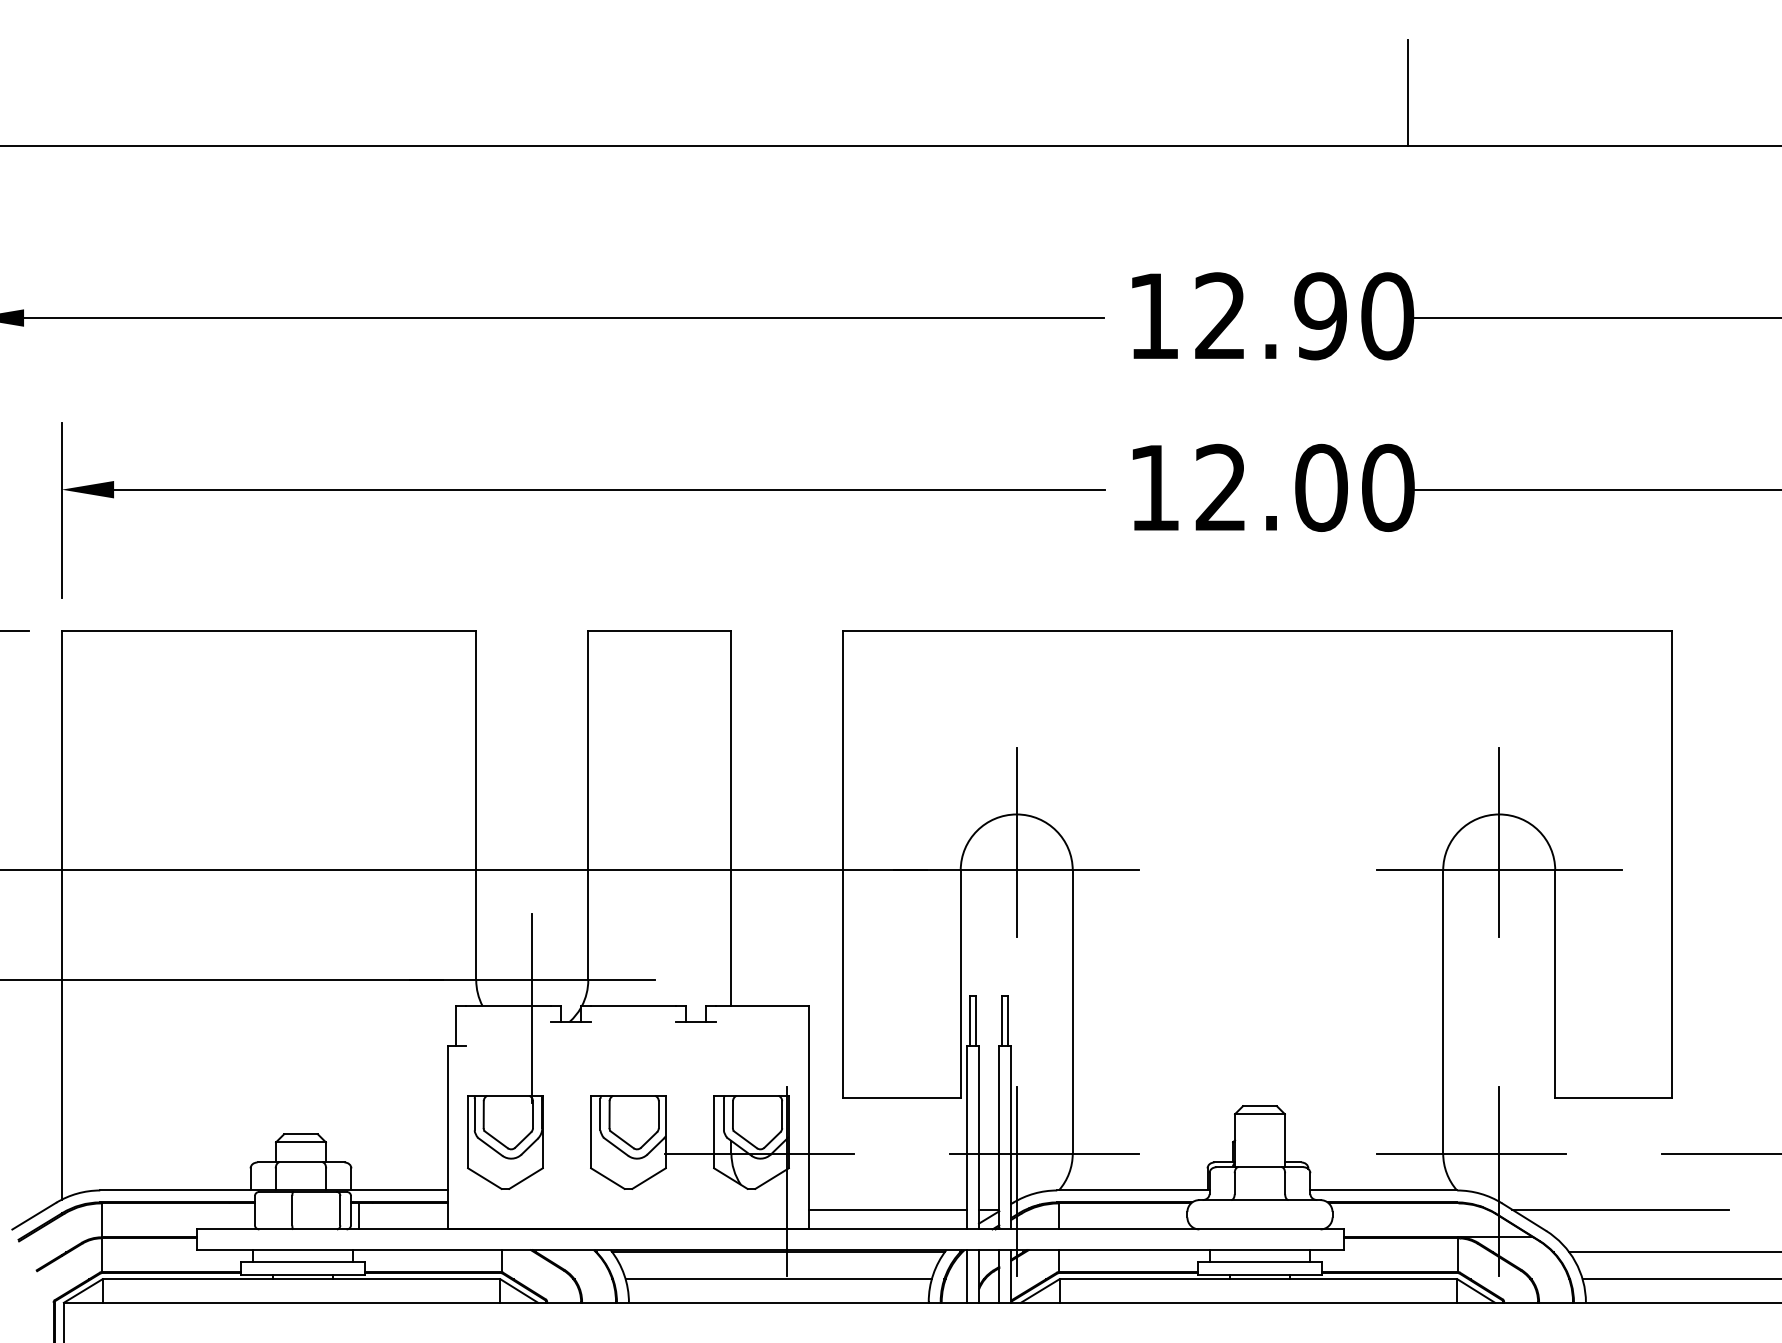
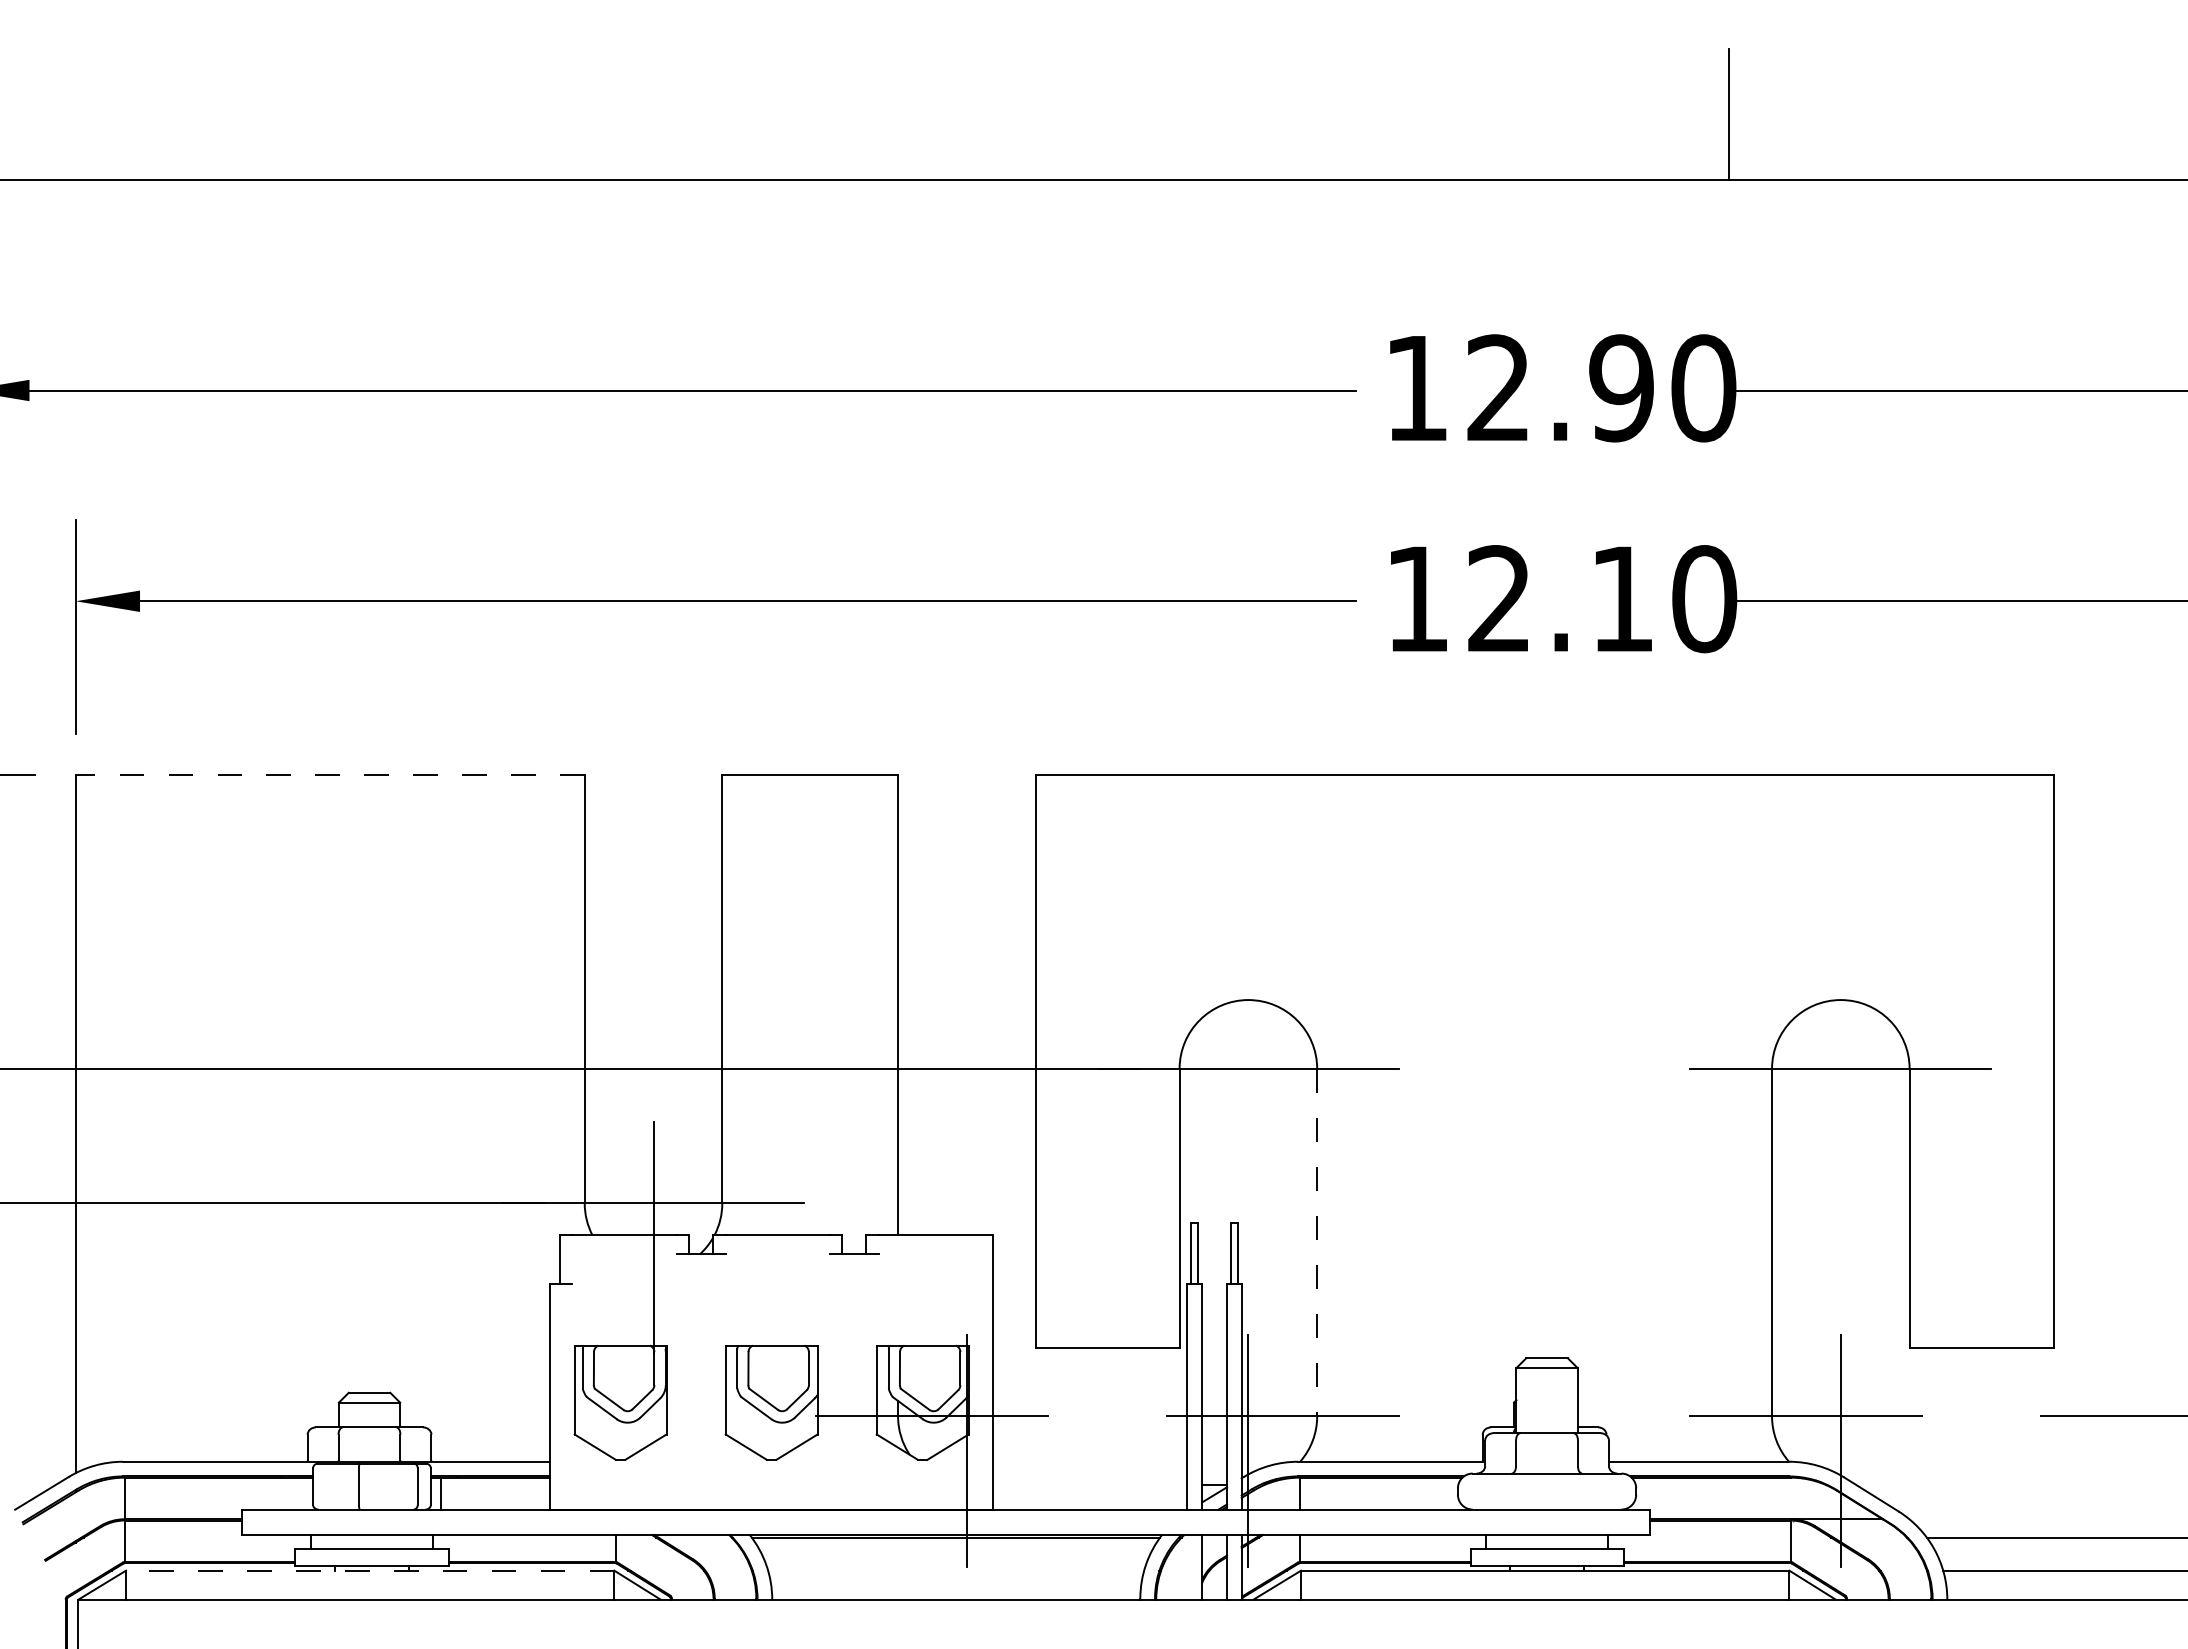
text: (1321, 488) -> (1622, 599), 12.00 -> 12.10
line: (268, 631) -> (329, 775), solid -> dashed
line: (1016, 842) -> (1248, 1034), removed
line: (1498, 842) -> (1840, 1034), removed
line: (1073, 1011) -> (1317, 1242), solid -> dashed
line: (888, 1209) -> (1090, 1485), removed
line: (1620, 1209) -> (1989, 1485), removed
line: (967, 1276) -> (1187, 1567), removed
line: (300, 1279) -> (369, 1570), solid -> dashed
line: (779, 1279) -> (956, 1570), removed

